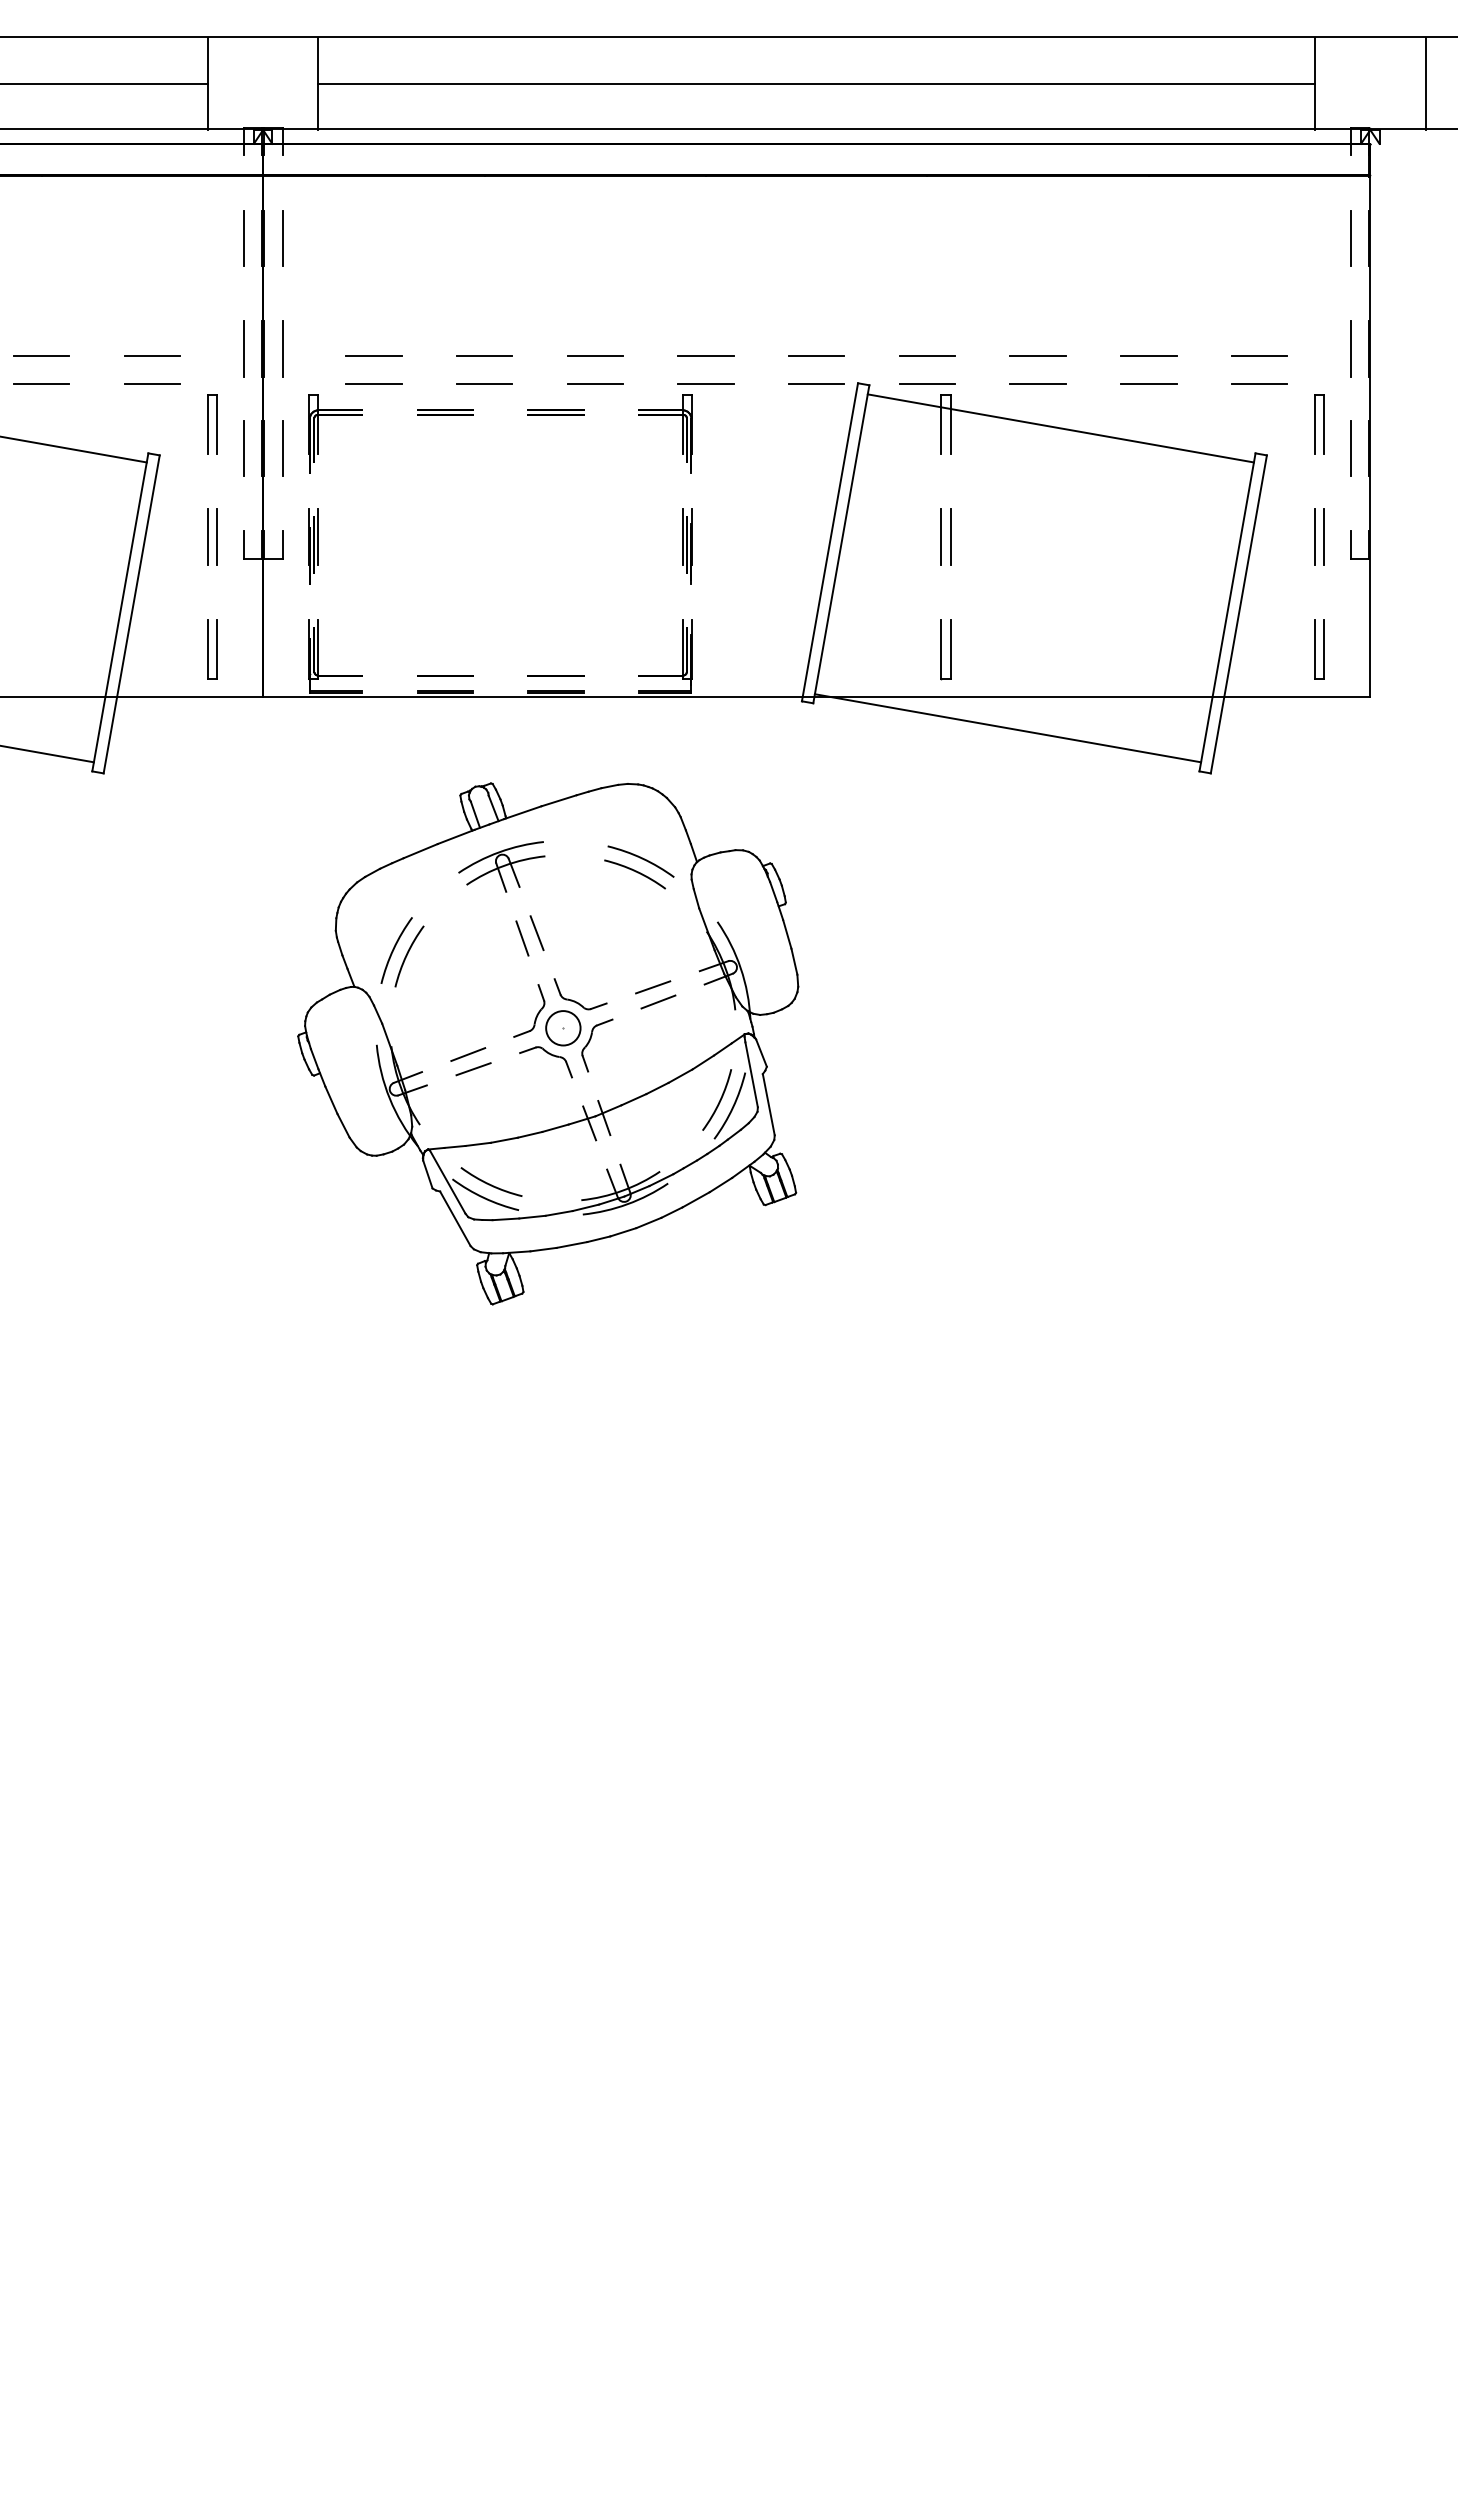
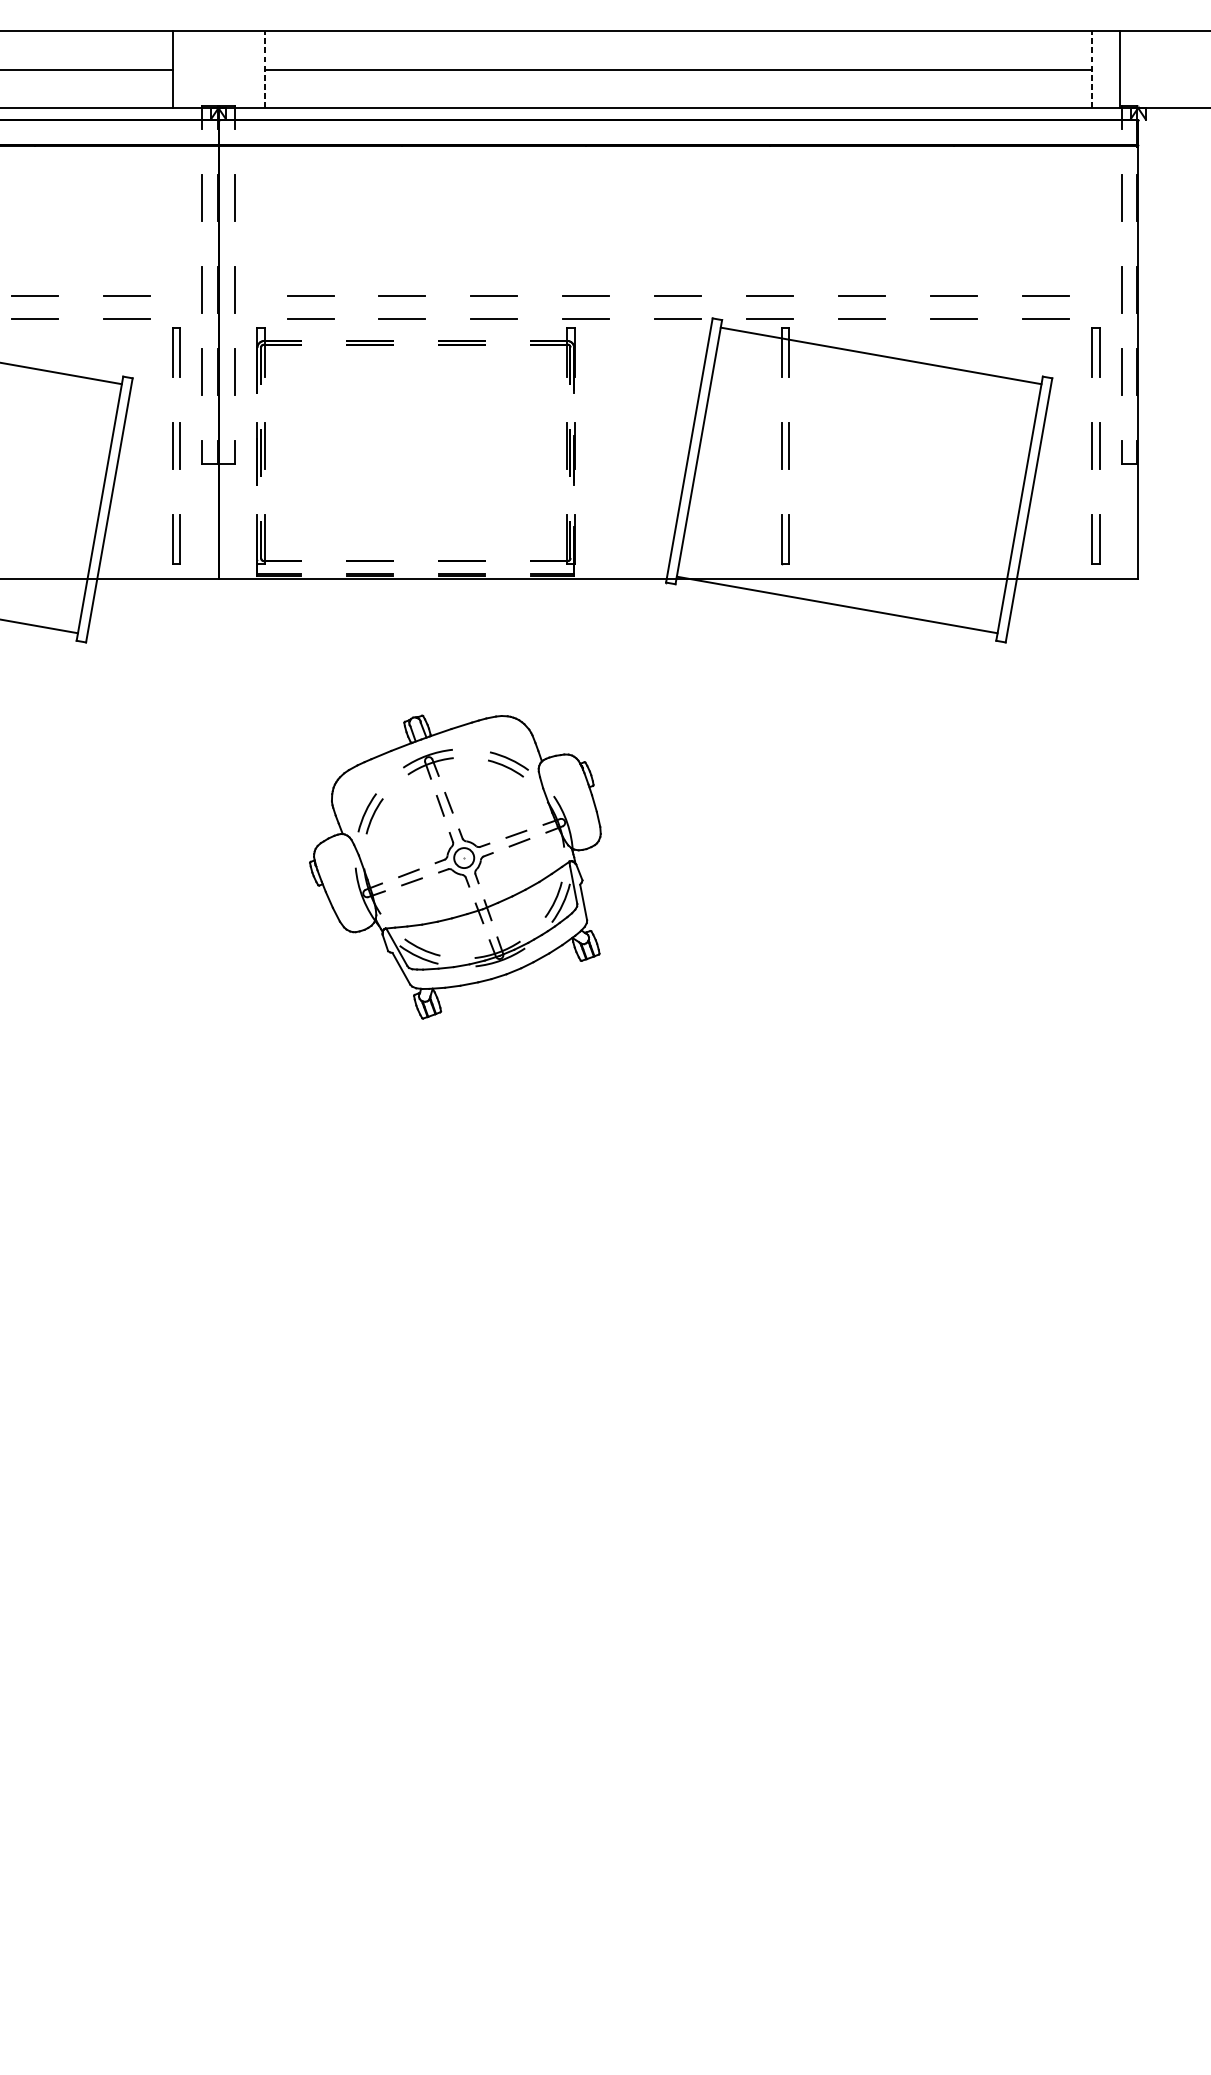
line: (318, 83) -> (264, 69), solid -> dashed
line: (1314, 83) -> (1091, 69), solid -> dashed
line: (1425, 83) -> (1120, 69), moved
part: (548, 1043) -> (455, 866), size x0.7

